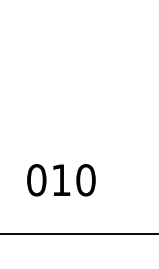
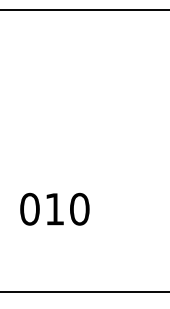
text: (61, 179) -> (54, 208), moved

